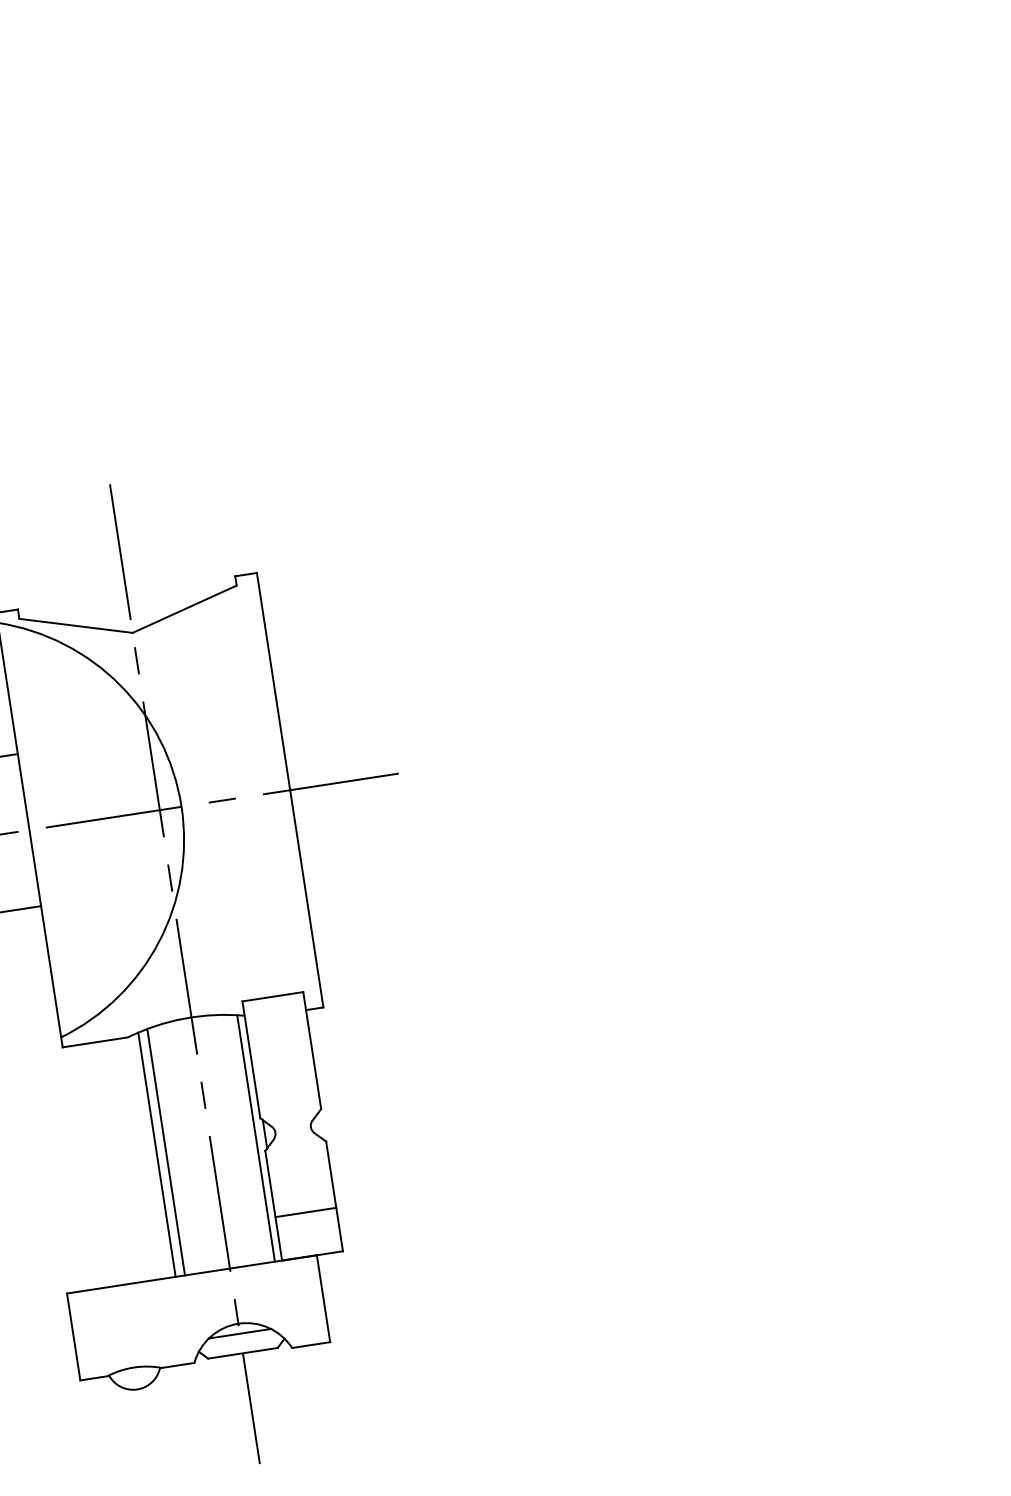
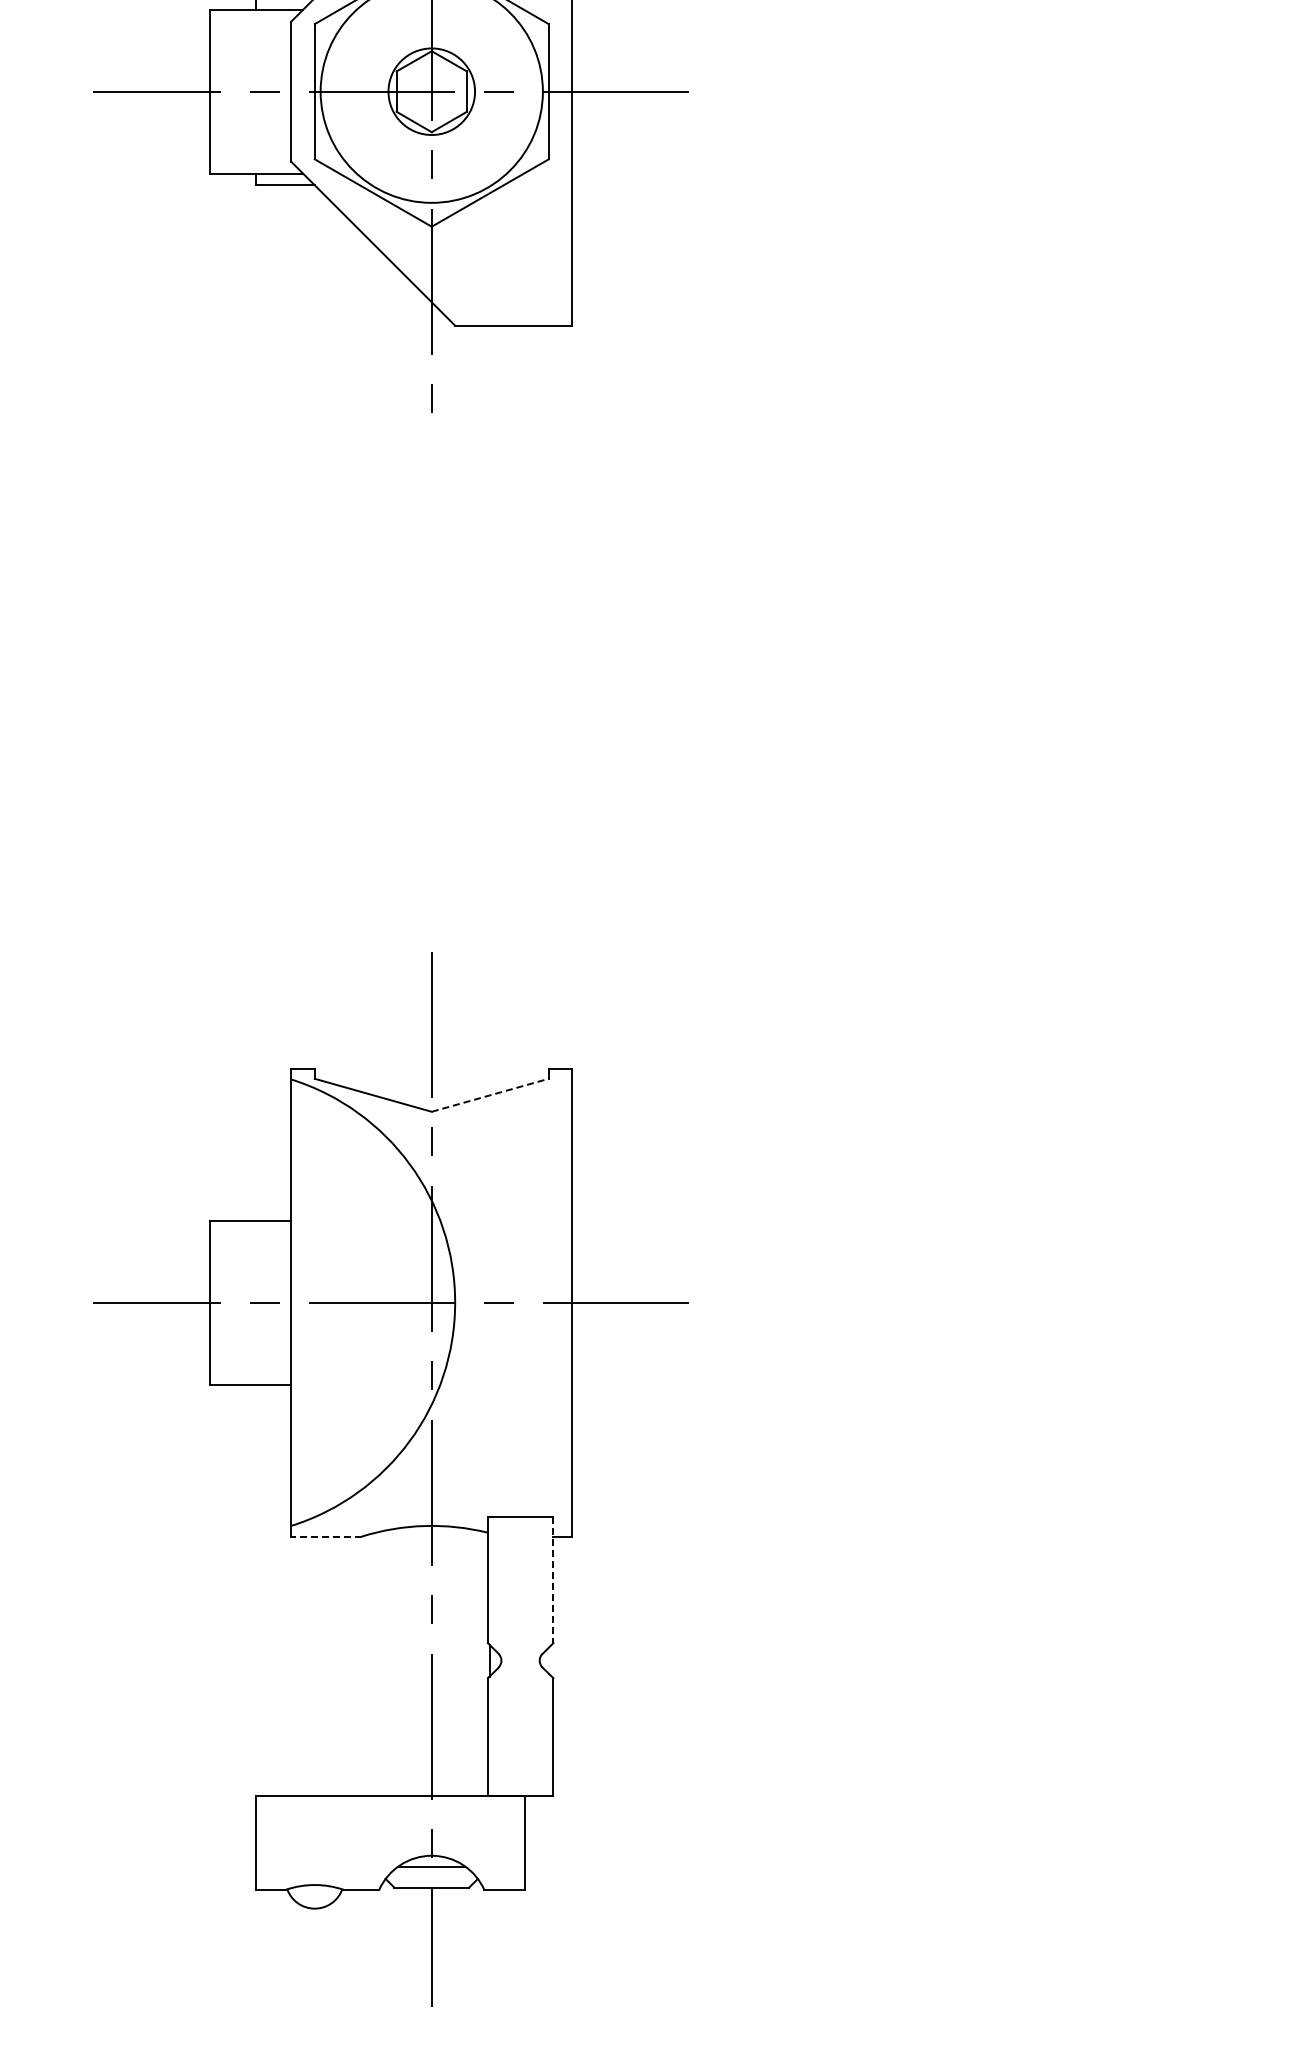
line: (184, 609) -> (490, 1095), solid -> dashed
line: (95, 1042) -> (326, 1536), solid -> dashed
line: (312, 1050) -> (553, 1580), solid -> dashed
line: (256, 1138) -> (480, 1663), removed
line: (166, 1152) -> (383, 1663), removed
line: (157, 1154) -> (373, 1664), removed
line: (305, 1212) -> (520, 1749), removed

